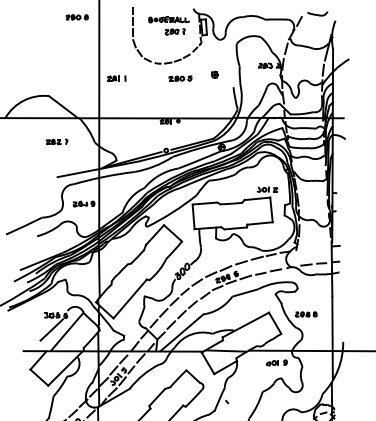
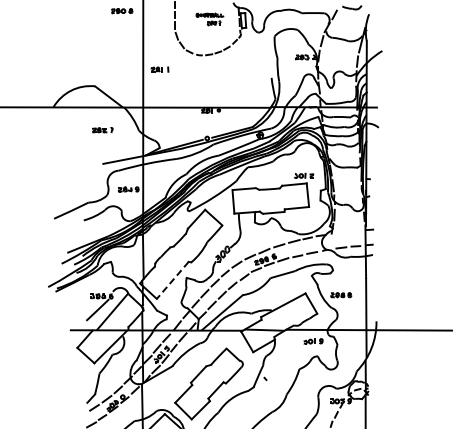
part: (168, 26) -> (209, 19), size x0.7
part: (214, 74) -> (253, 65), removed
part: (180, 78) -> (220, 69), removed
line: (129, 299) -> (172, 280), solid -> dashed

